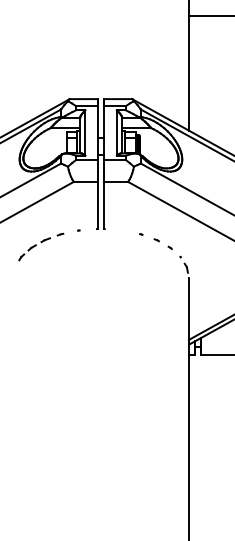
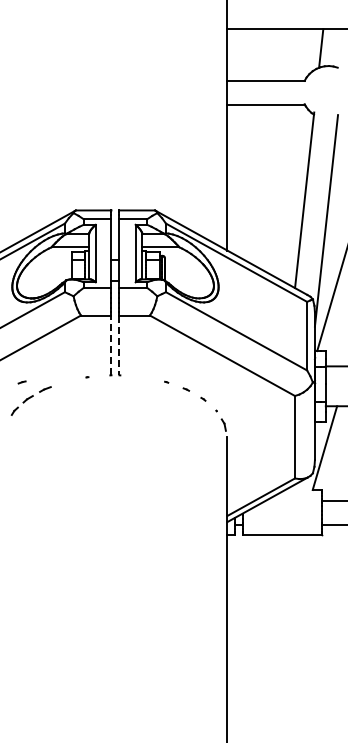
line: (97, 205) -> (111, 345), solid -> dashed
line: (104, 205) -> (119, 345), solid -> dashed
part: (60, 234) -> (21, 382), moved

